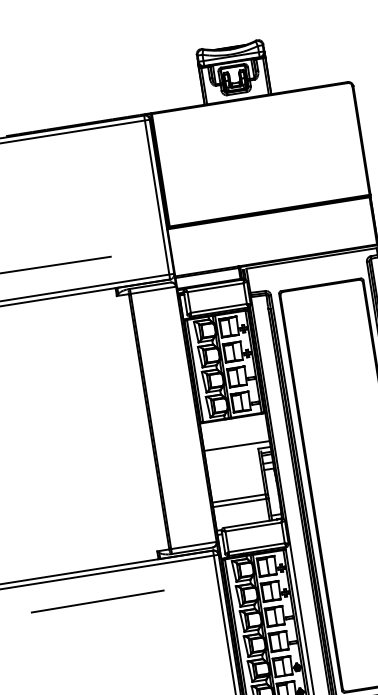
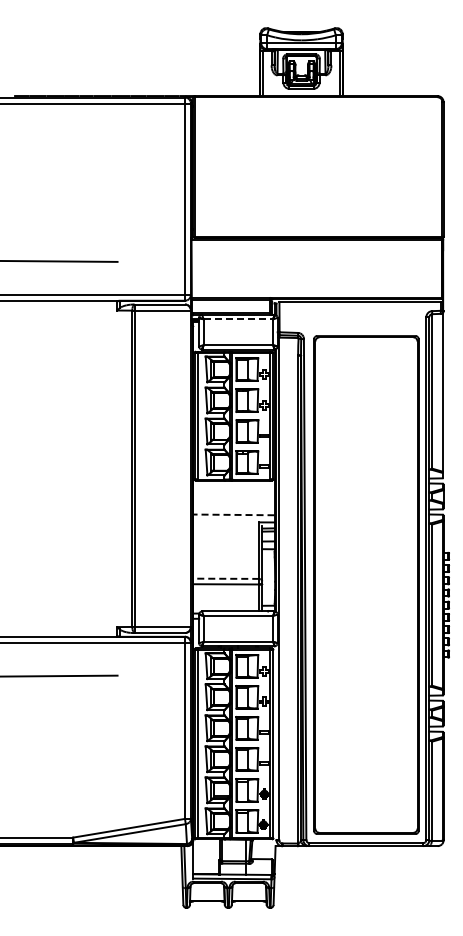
line: (215, 287) -> (238, 319), solid -> dashed
line: (236, 445) -> (233, 514), solid -> dashed
line: (239, 498) -> (226, 578), solid -> dashed

